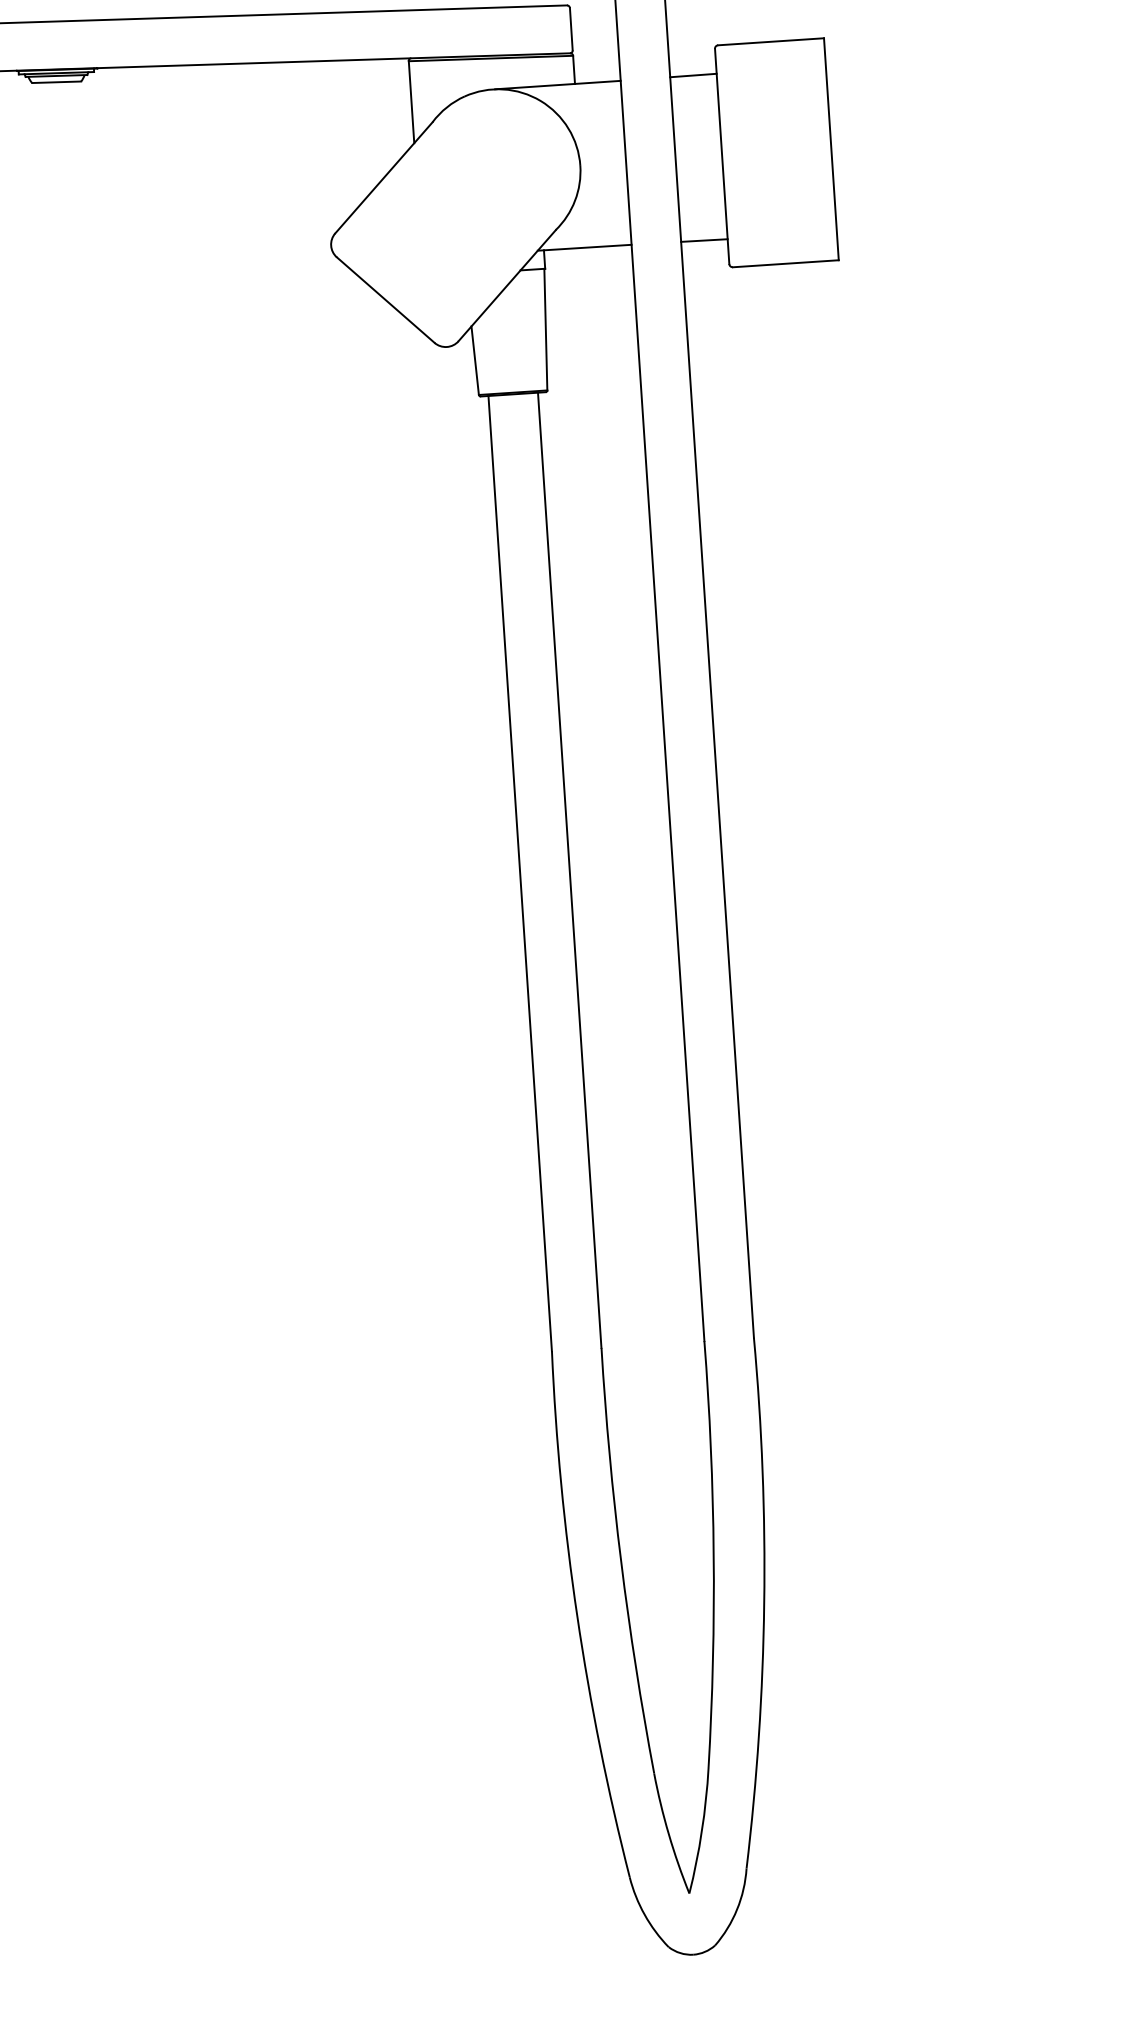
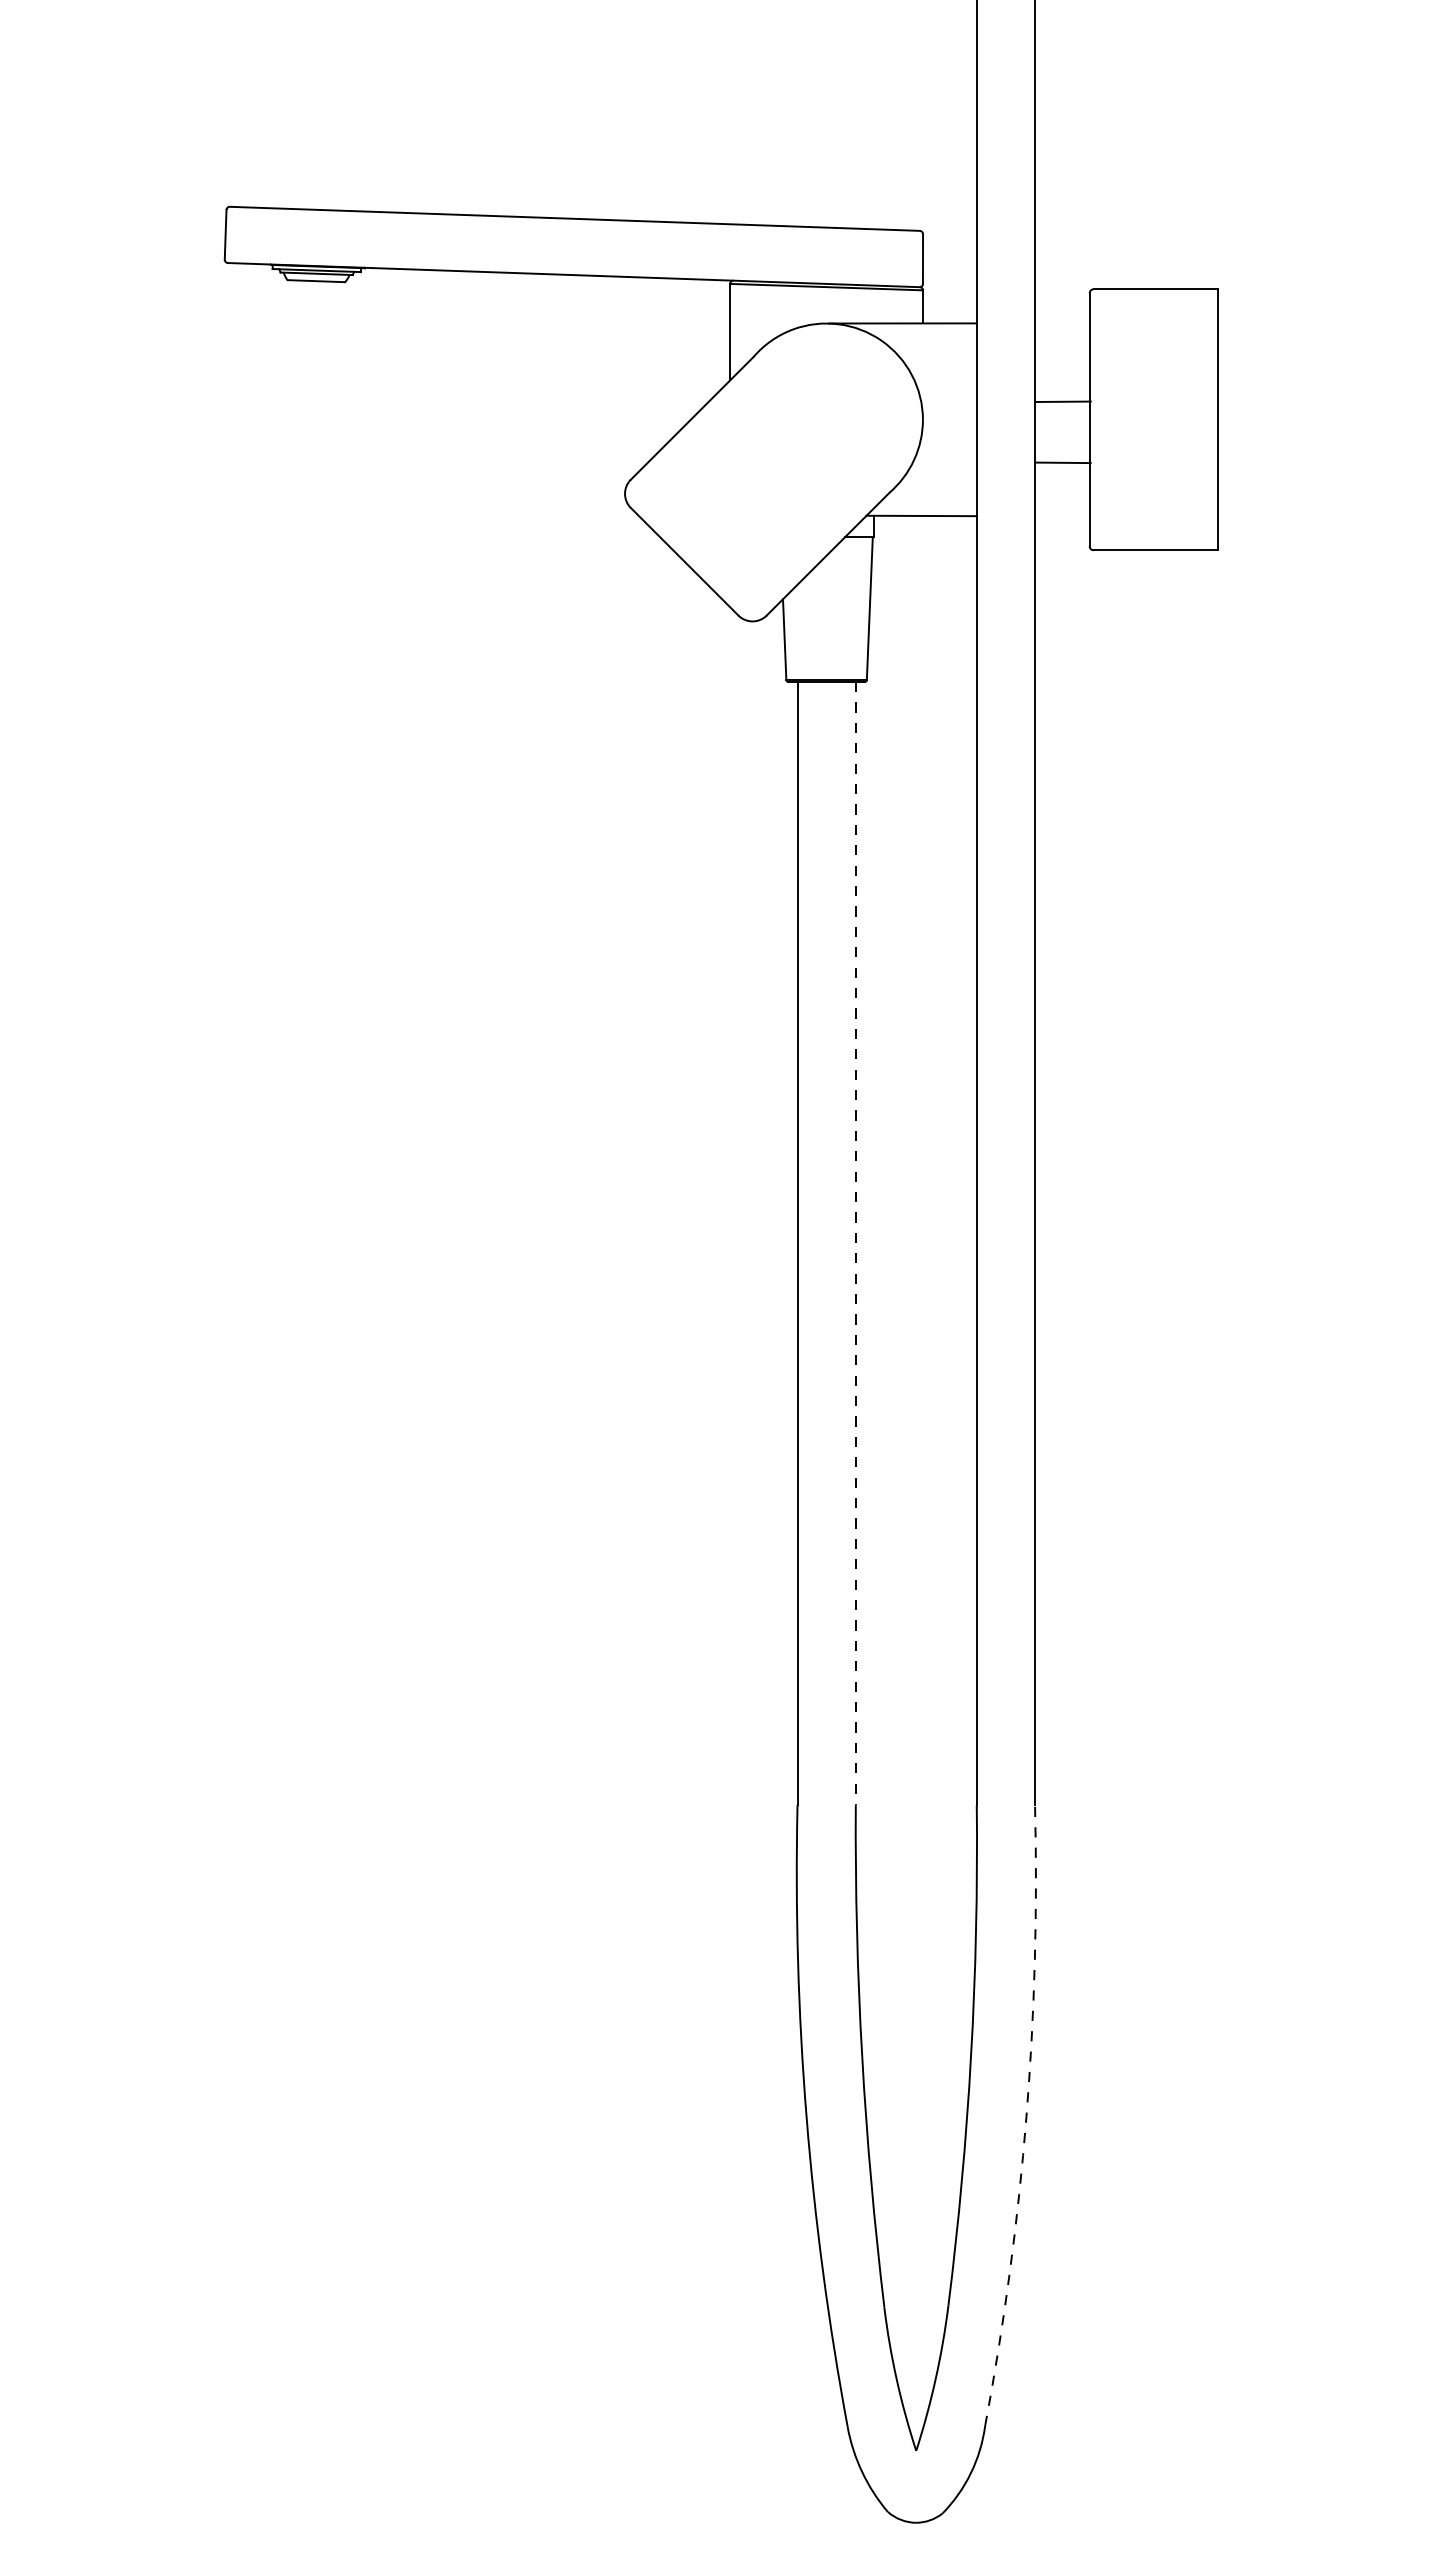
line: (693, 75) -> (1063, 401), moved
line: (704, 240) -> (1063, 462), moved
line: (569, 870) -> (855, 1243), solid -> dashed
arc: (764, 1602) -> (1026, 2116), solid -> dashed

